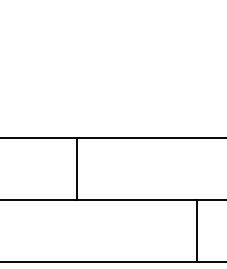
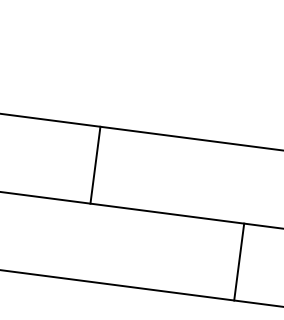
line: (76, 169) -> (94, 165), moved
line: (197, 230) -> (239, 261), moved

